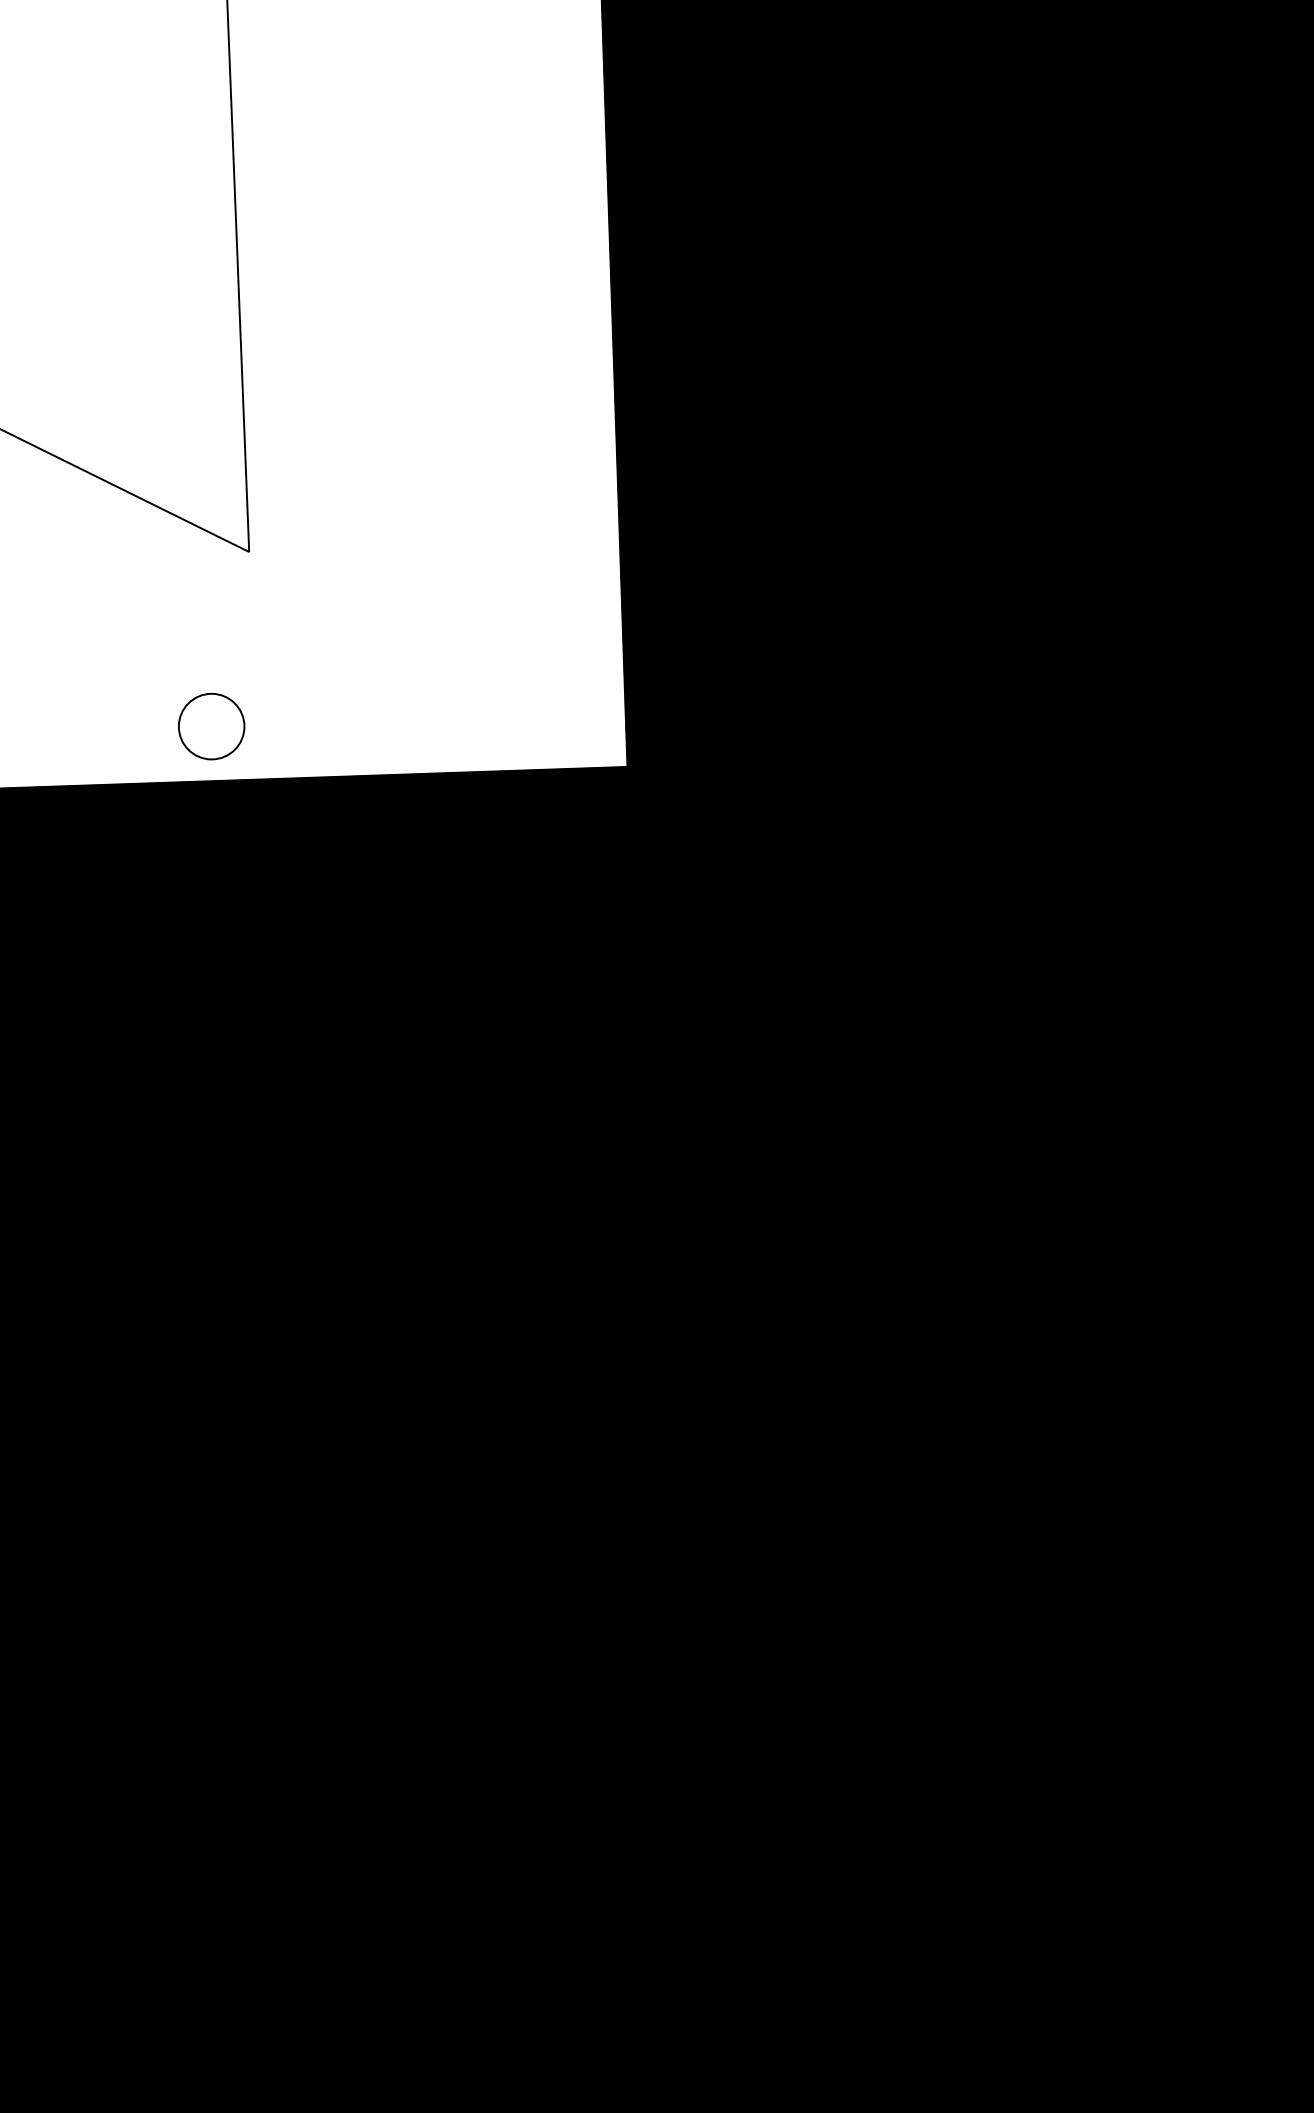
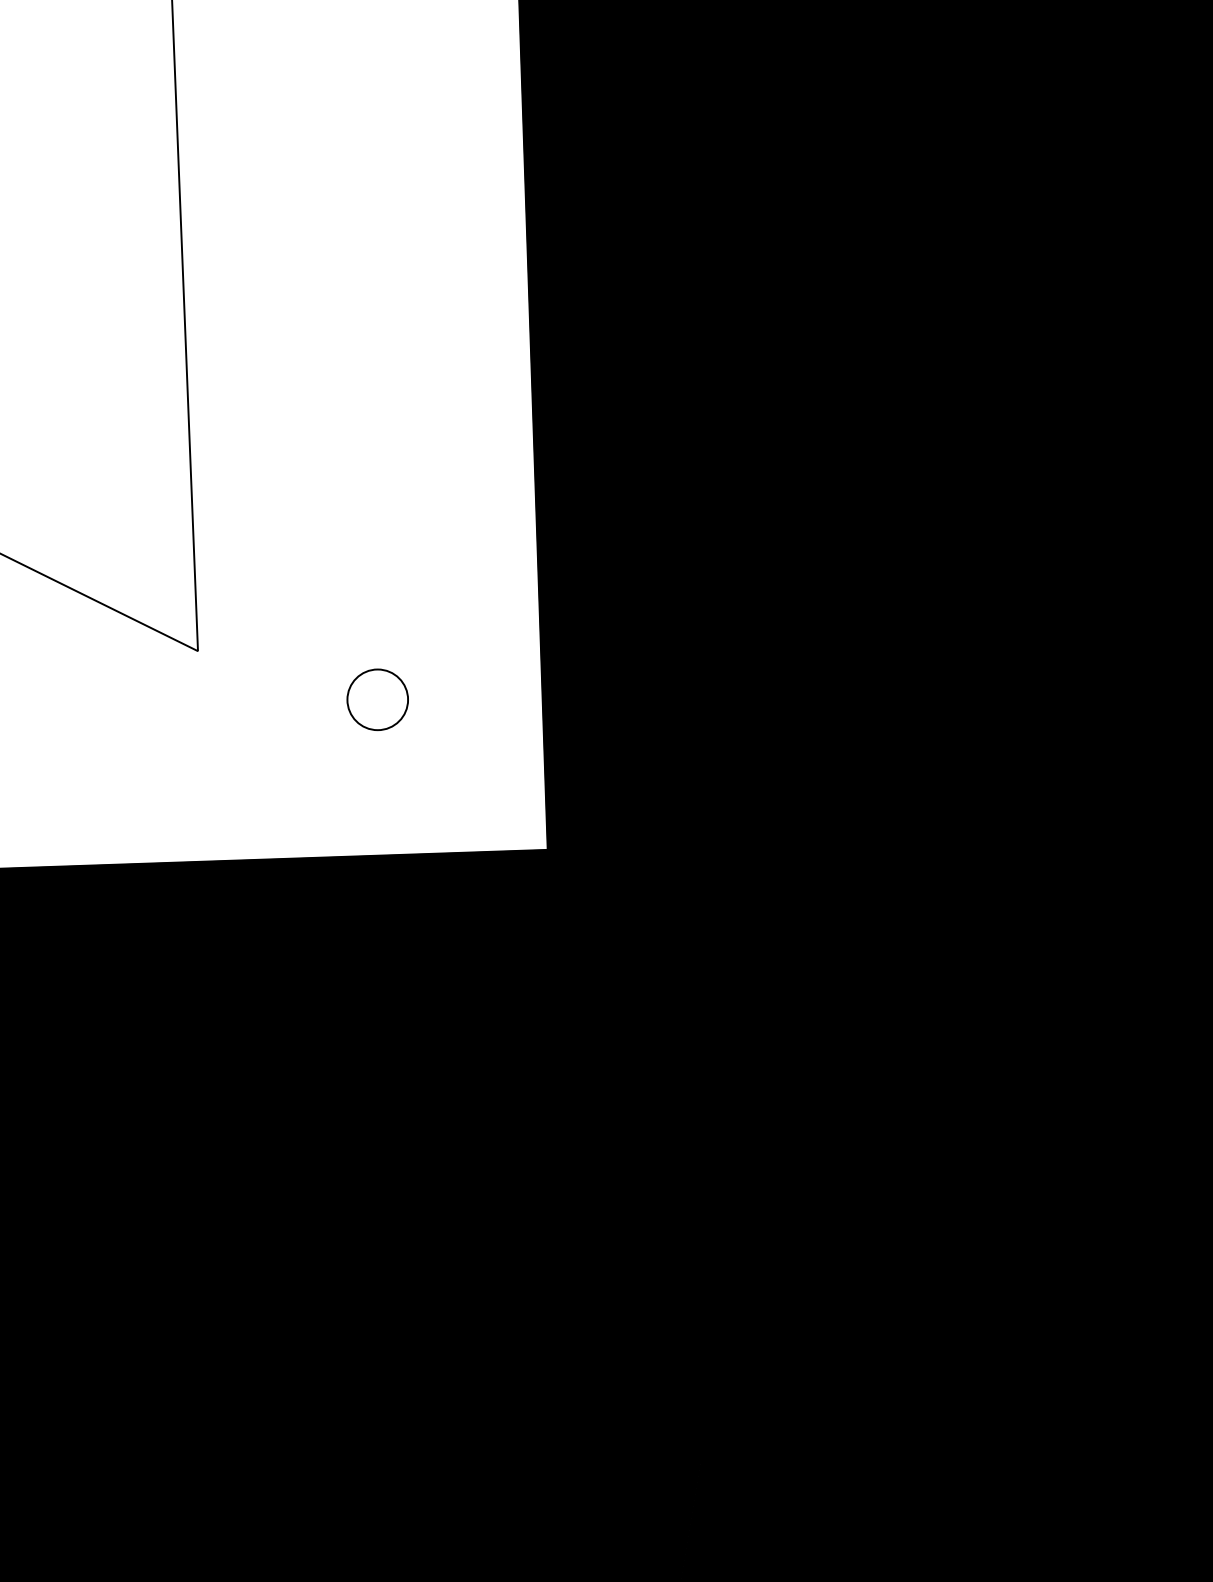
circle: (211, 726) -> (377, 699), moved

